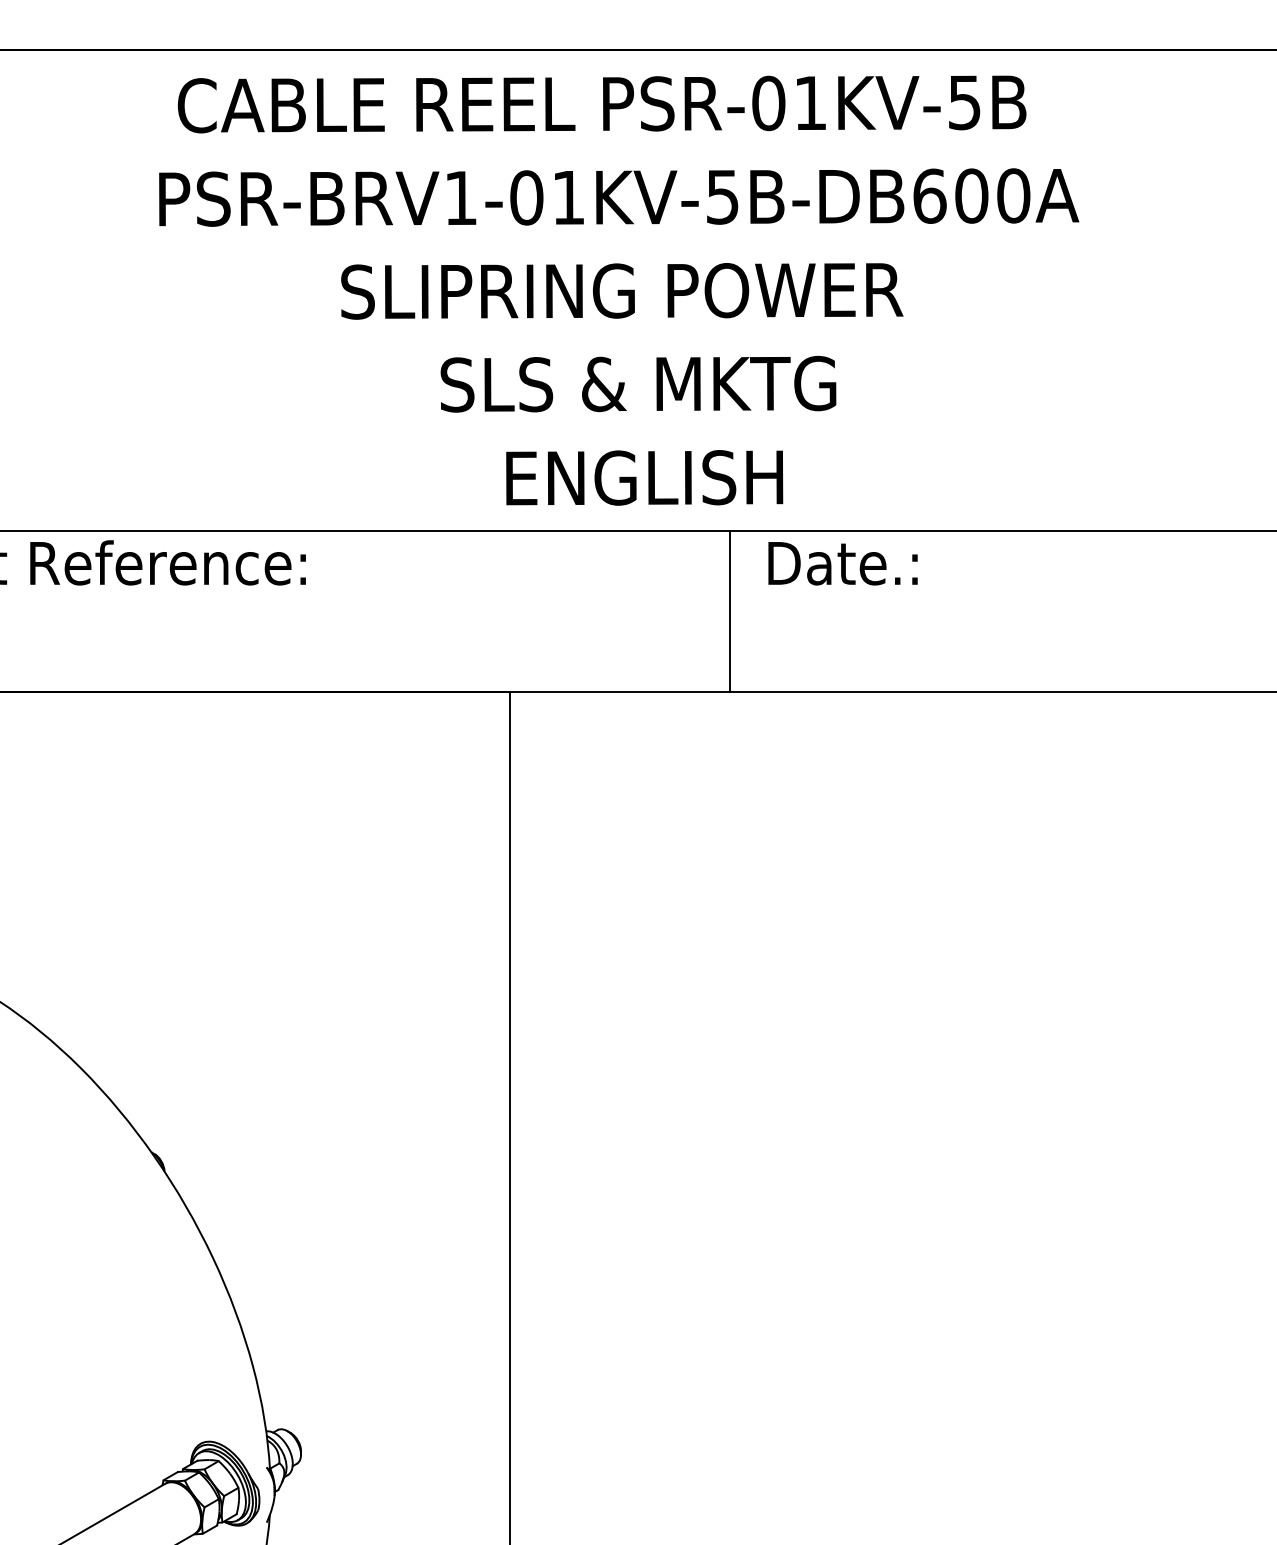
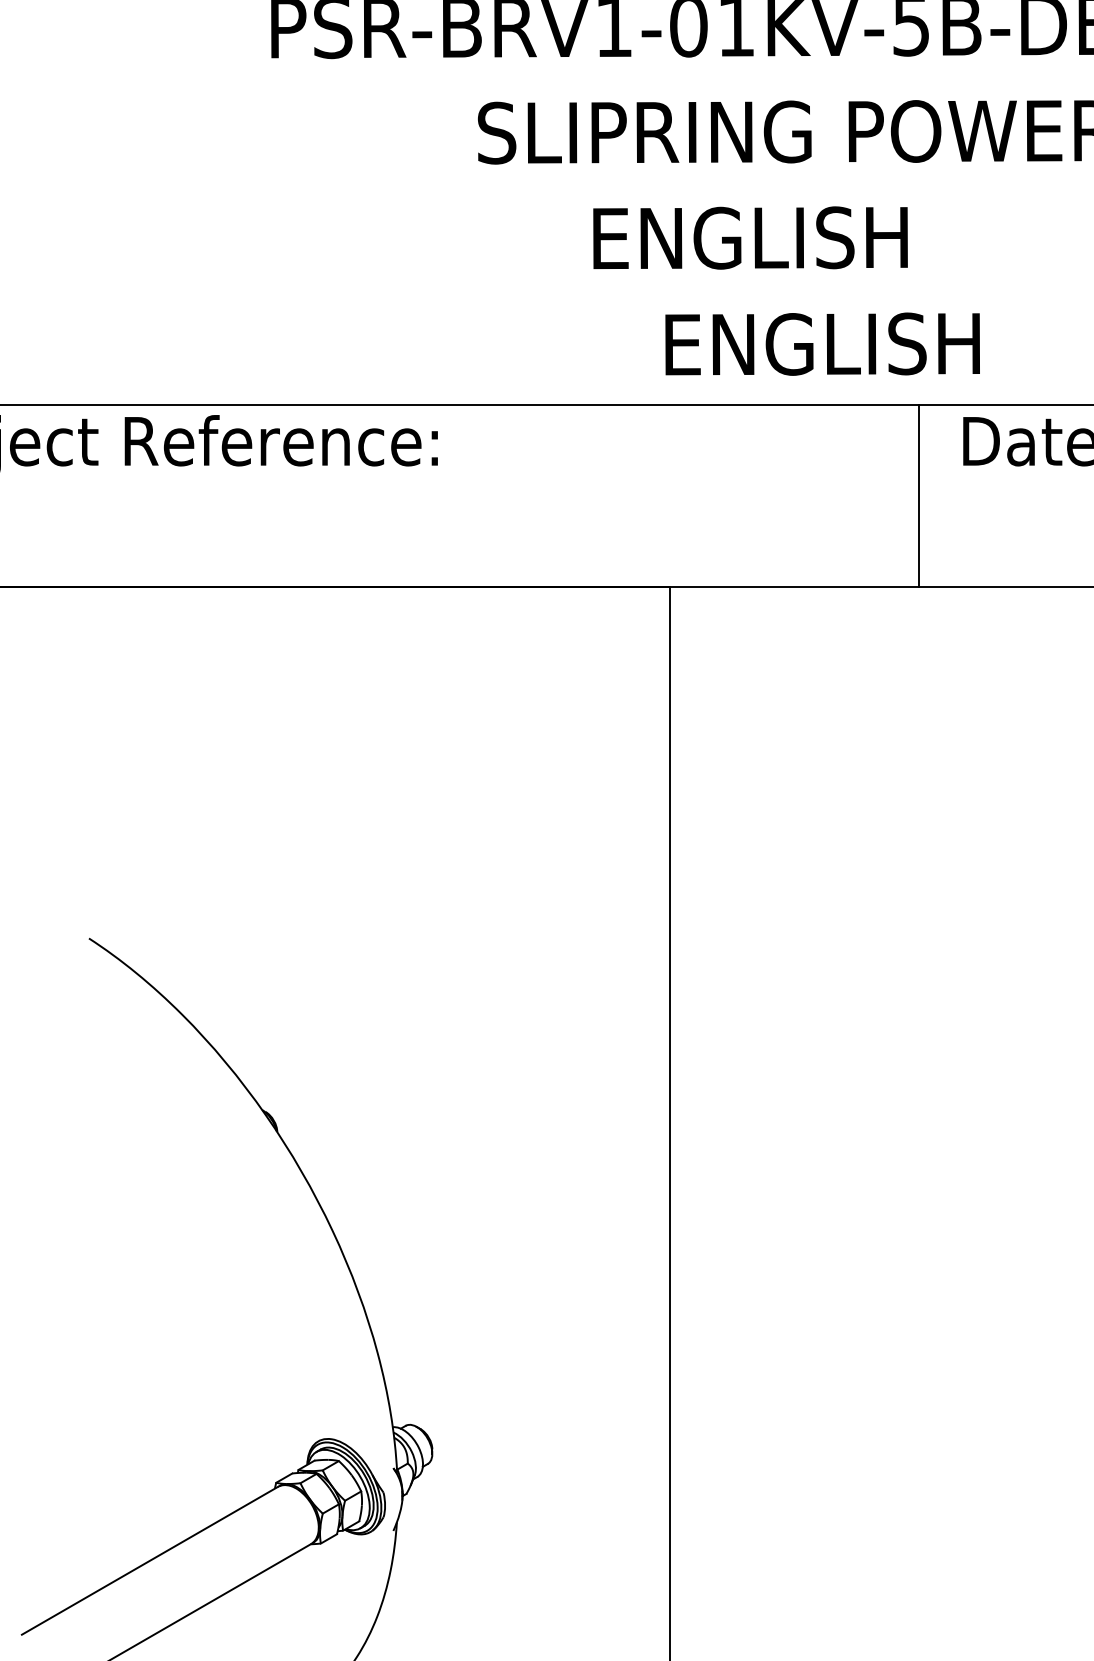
text: (638, 383) -> (815, 236), SLS & MKTG -> ENGLISH

